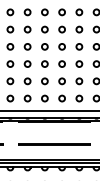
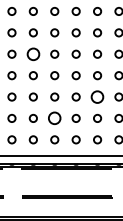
circle: (27, 29) -> (33, 54), size x1.6
circle: (79, 63) -> (97, 96), size x1.6
circle: (44, 81) -> (54, 118), size x1.6

